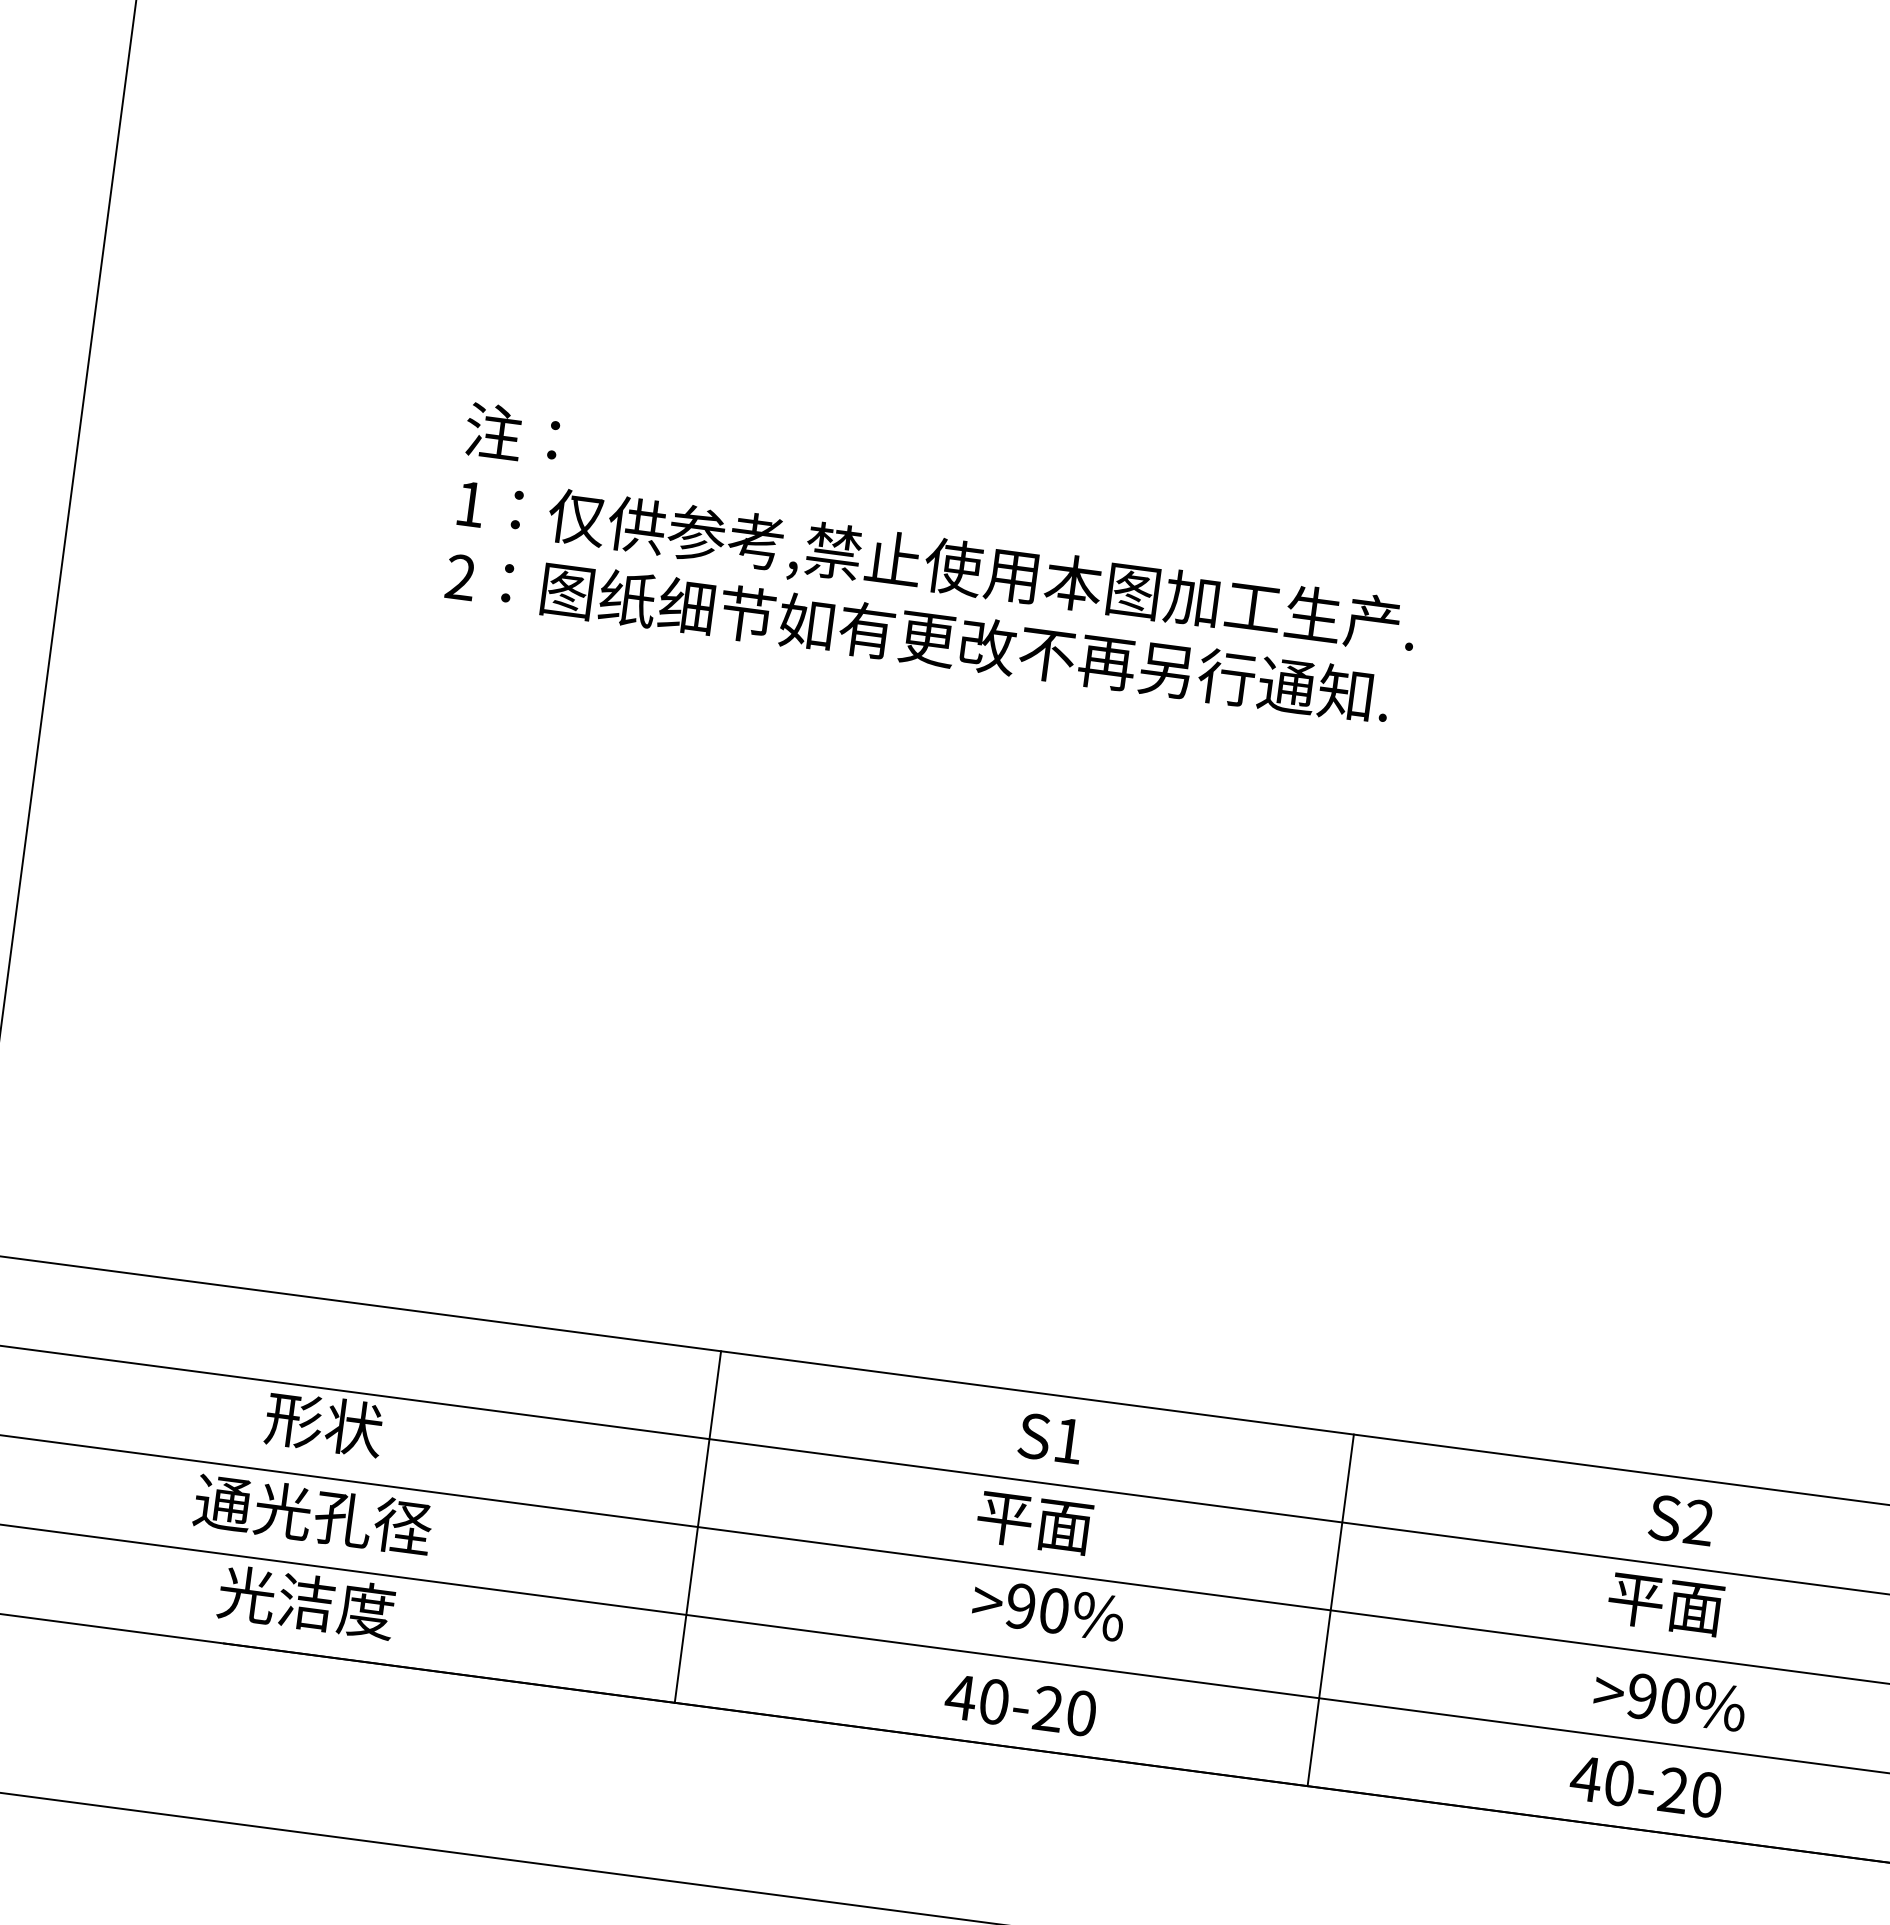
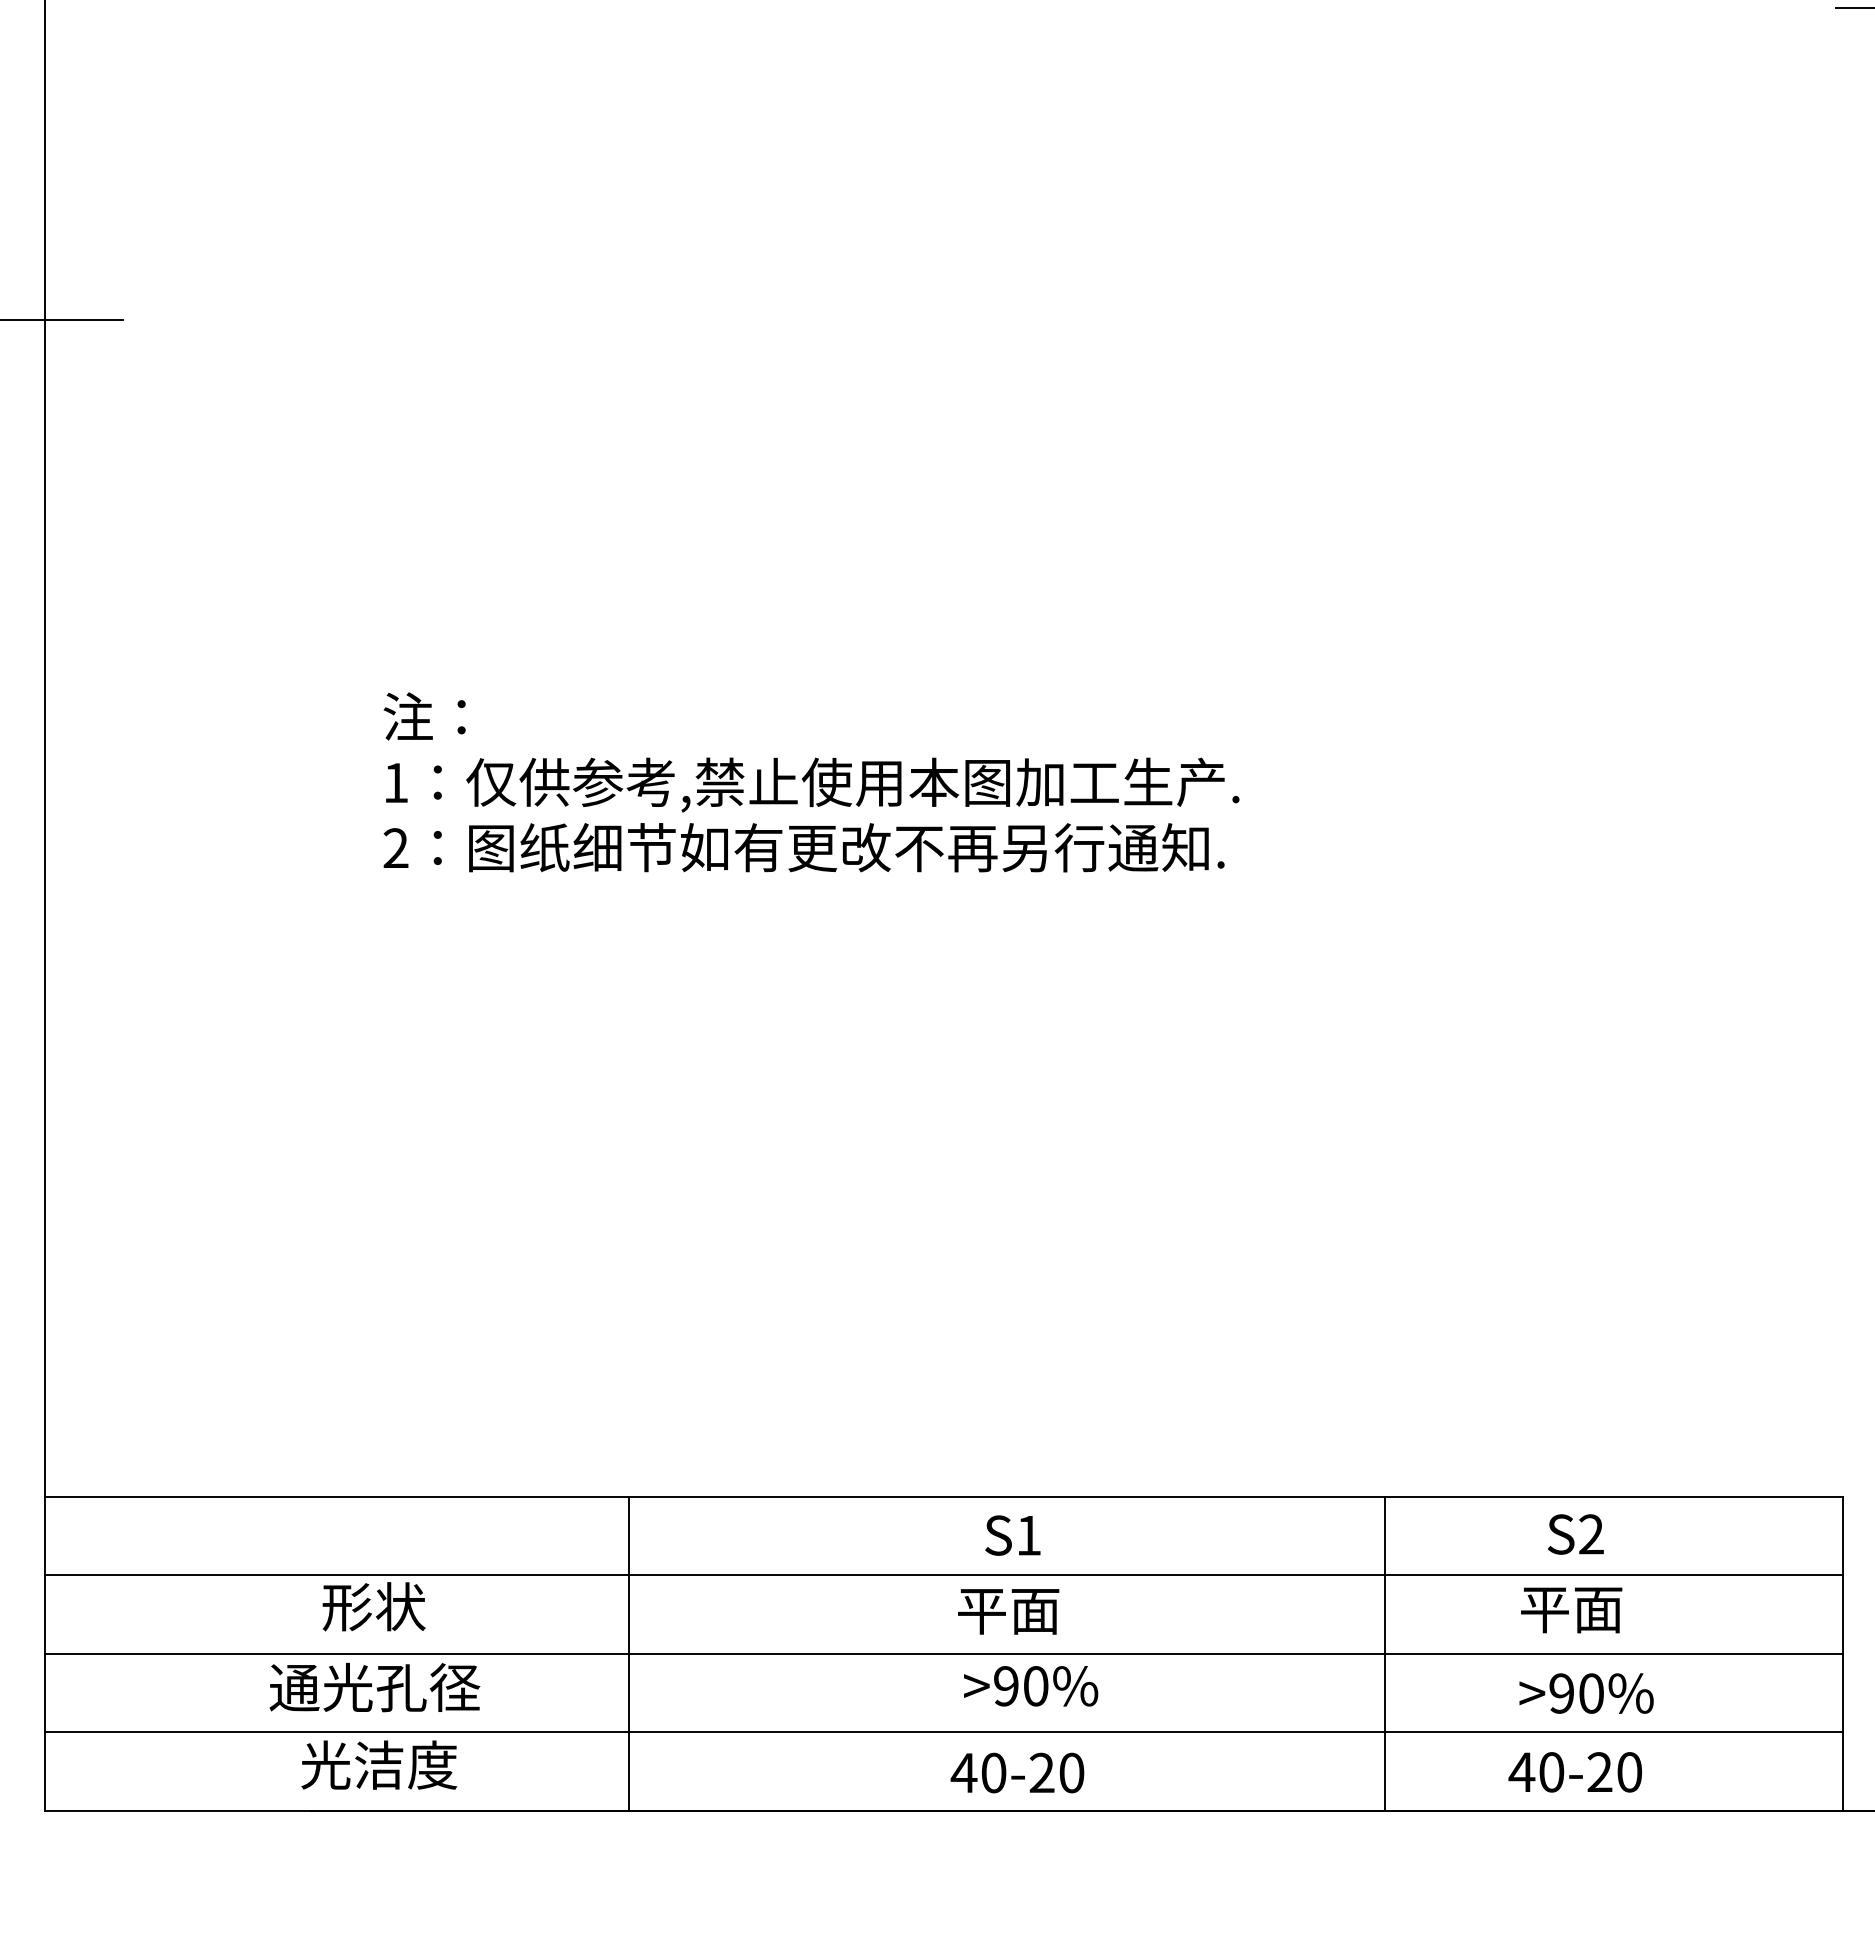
line: (697, 1526) -> (628, 1653), moved
line: (1330, 1609) -> (1384, 1653), moved

